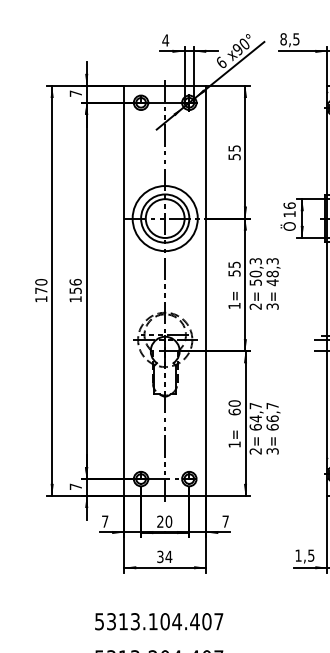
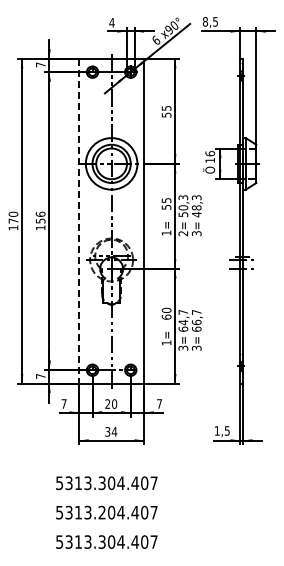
line: (124, 291) -> (79, 221), solid -> dashed
text: (255, 450) -> (183, 347), 2= -> 3=
text: (152, 622) -> (101, 483), 5313.104.407 -> 5313.304.407

